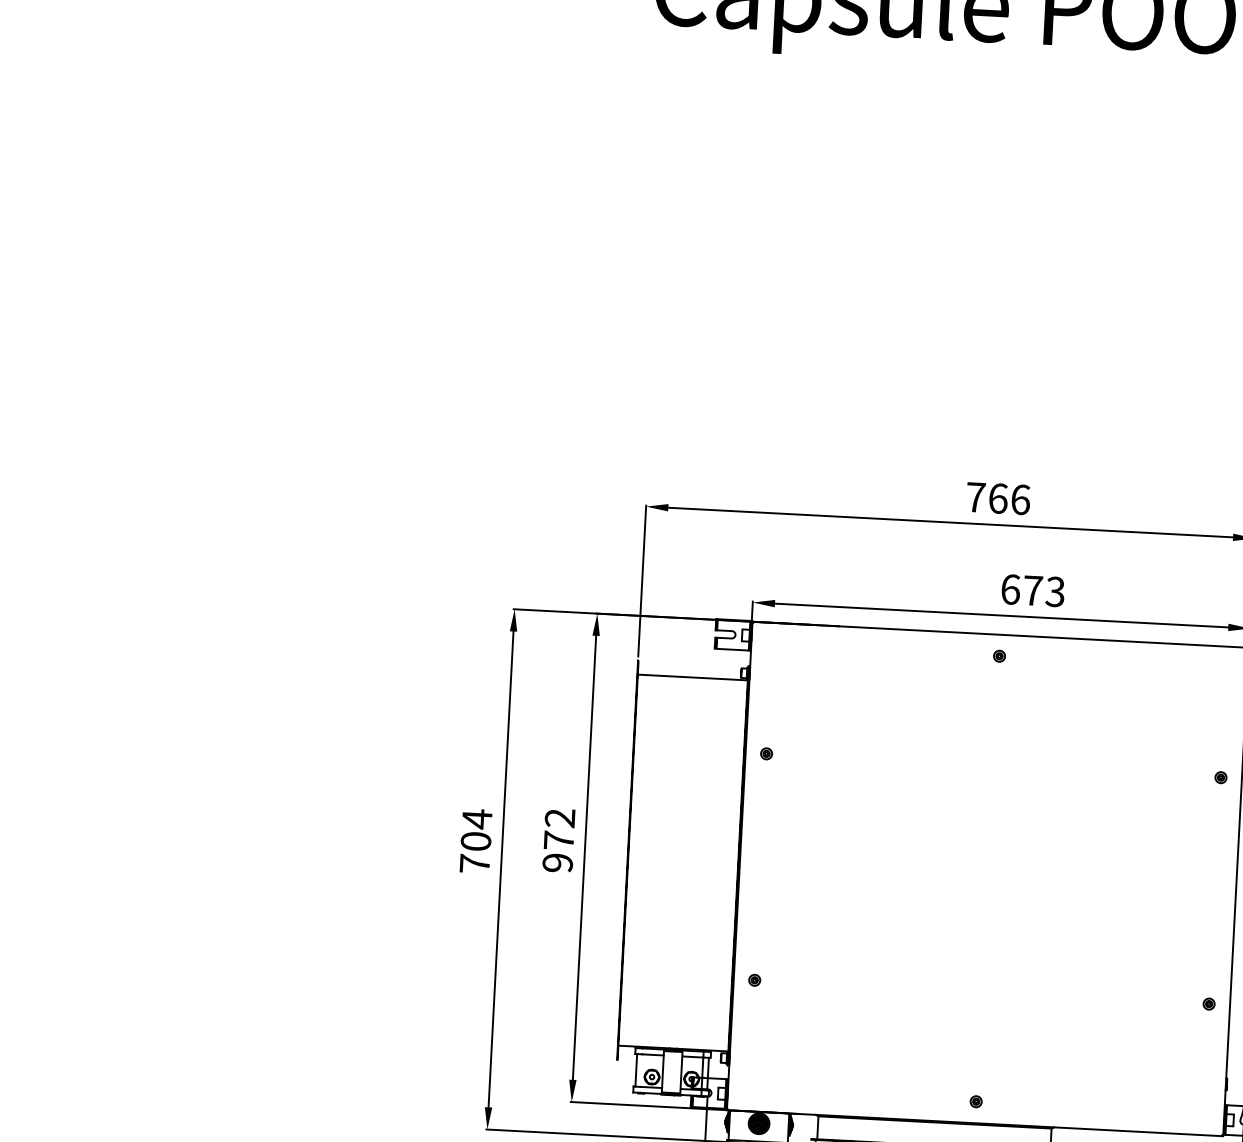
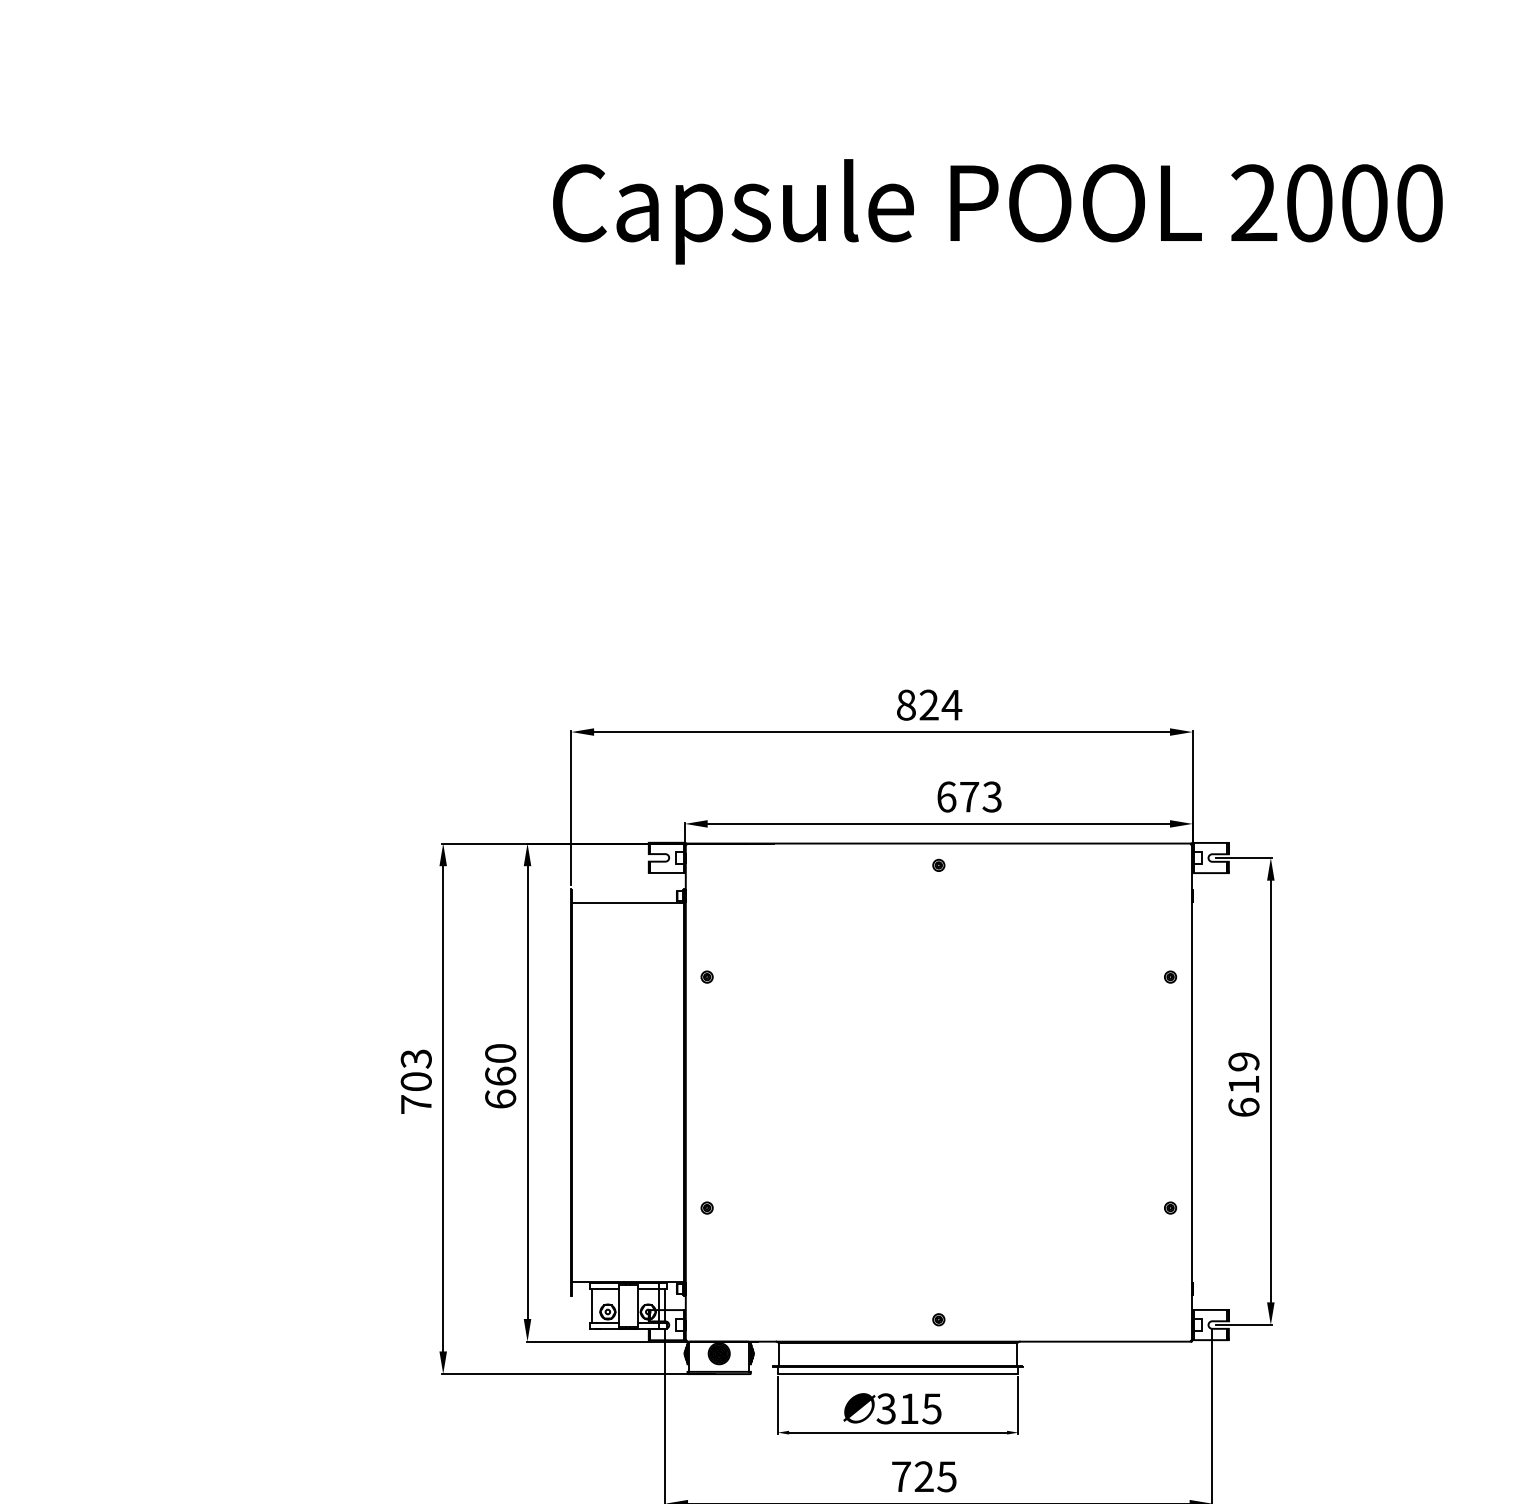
text: (998, 497) -> (929, 704), 766 -> 824
text: (476, 818) -> (415, 1058), 704 -> 703
text: (558, 840) -> (500, 1076), 972 -> 660

